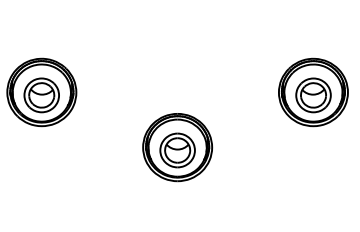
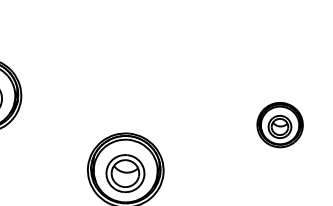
part: (313, 92) -> (280, 125), size x0.6

